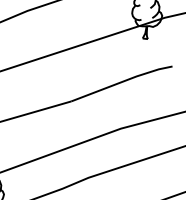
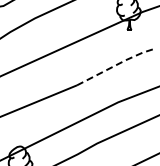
line: (123, 81) -> (116, 65), solid -> dashed

